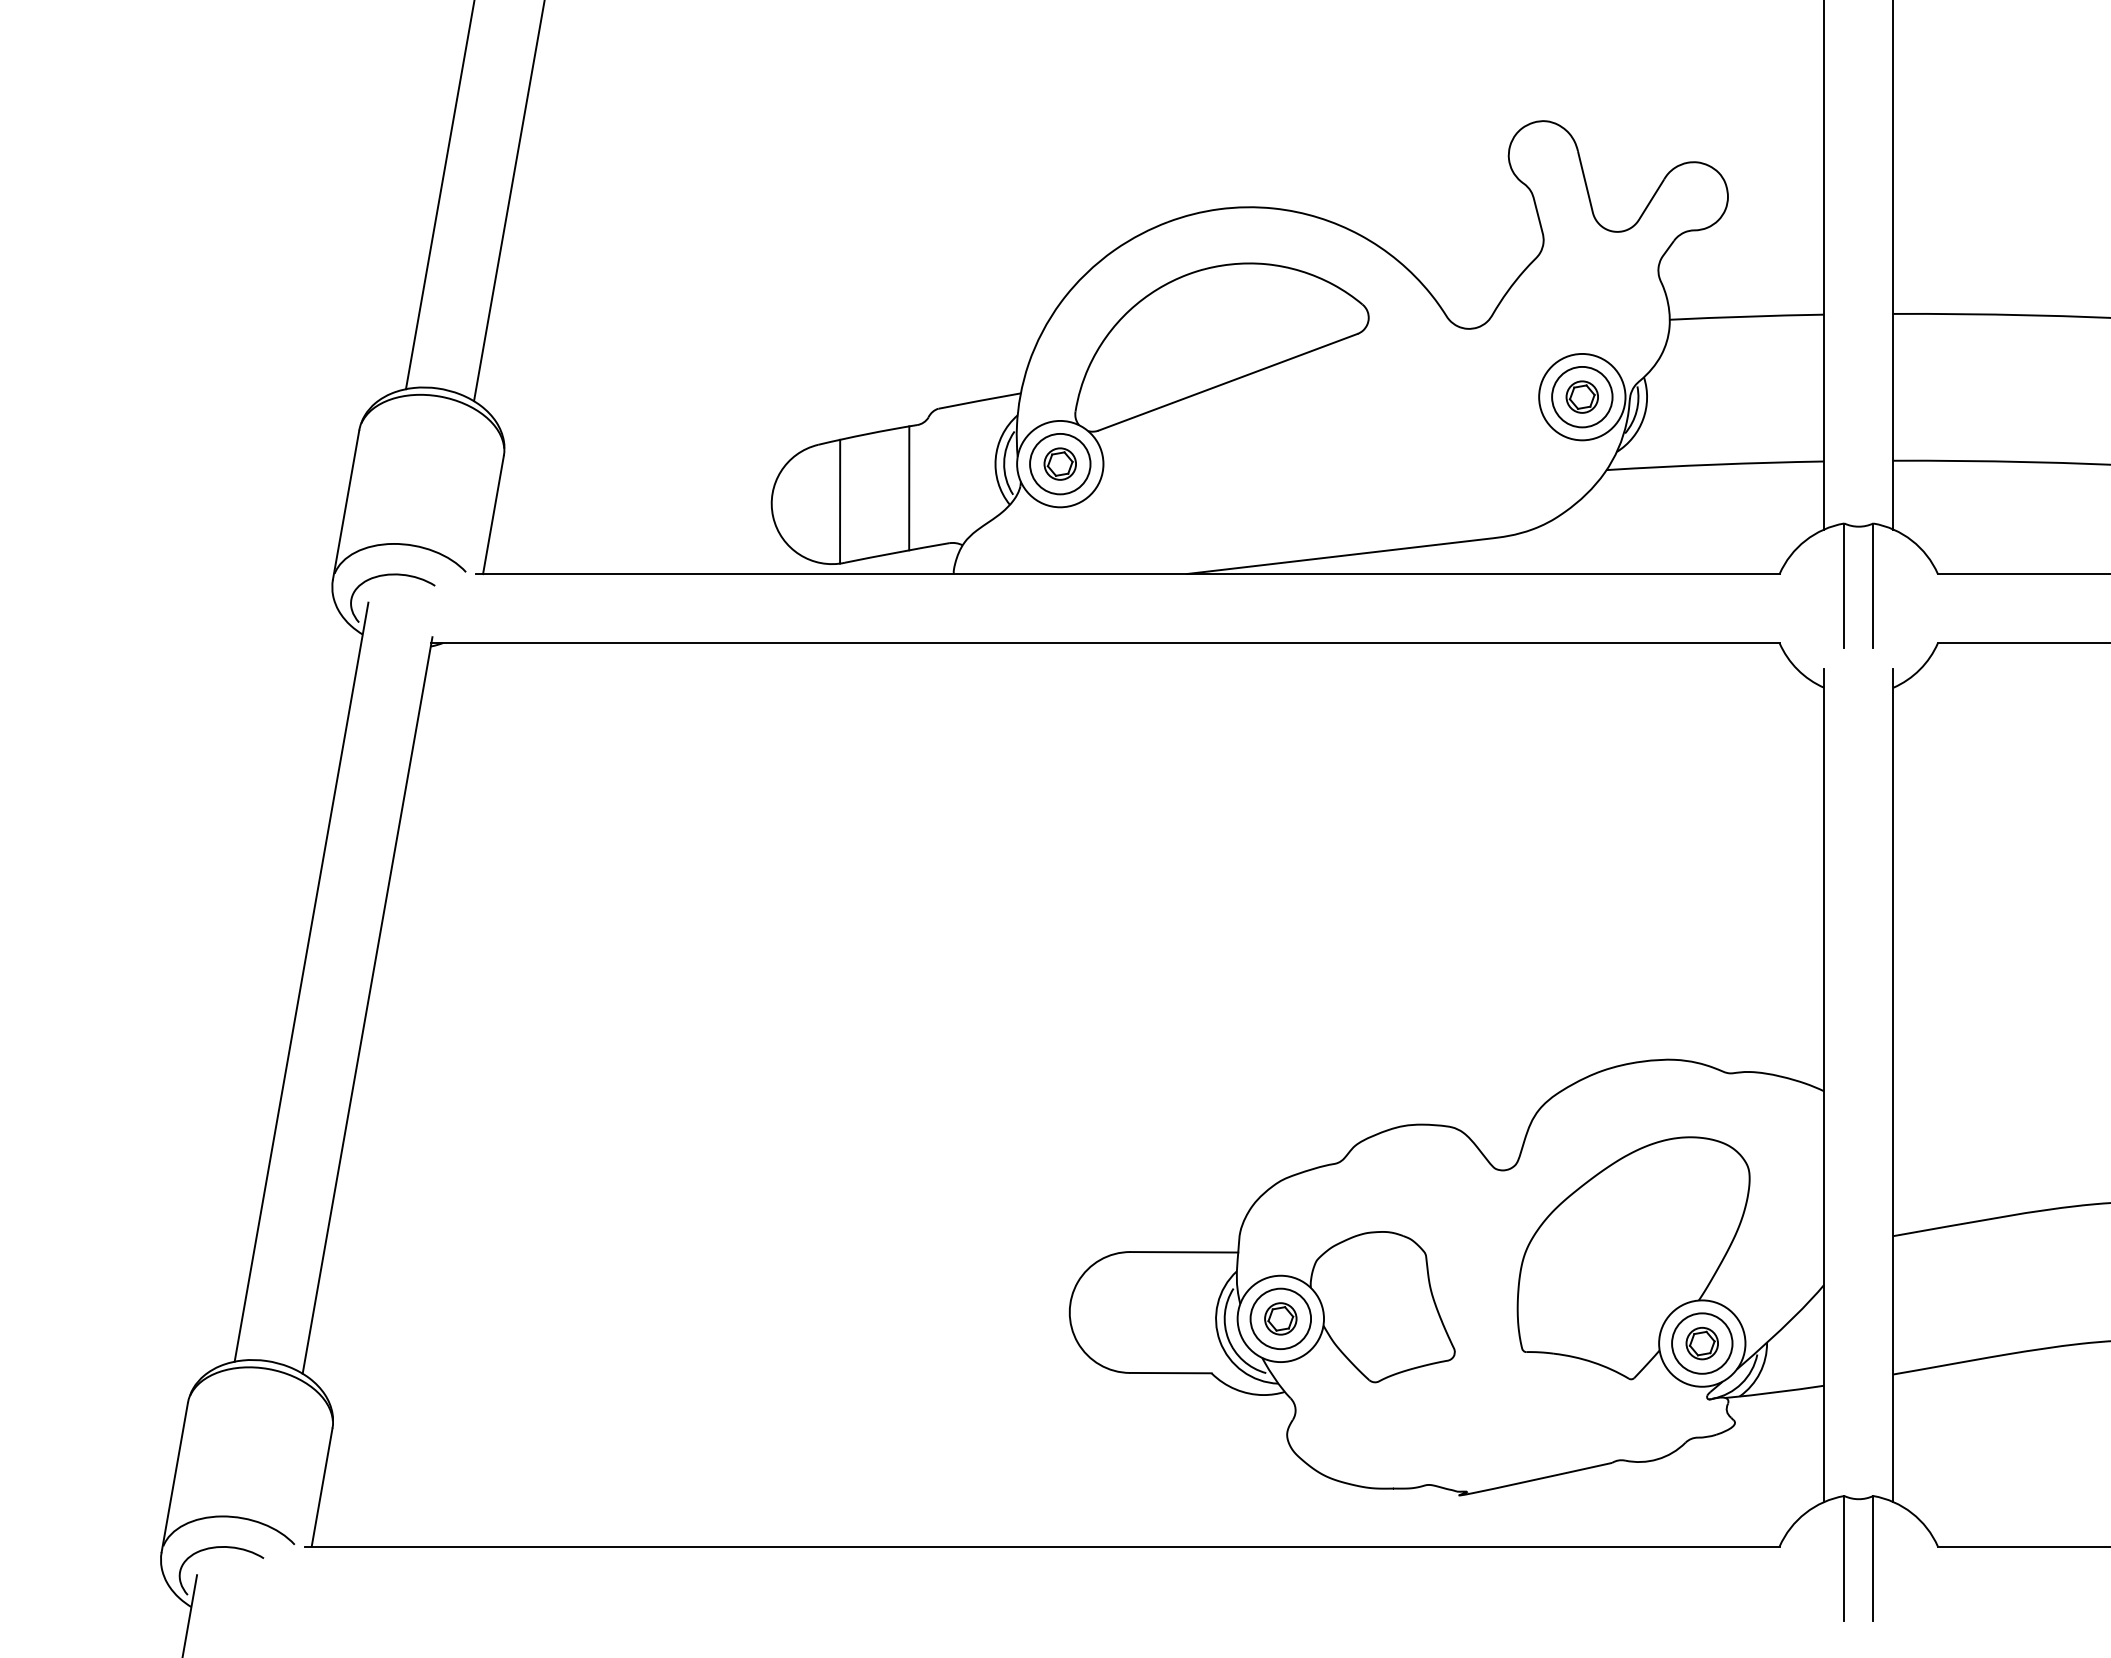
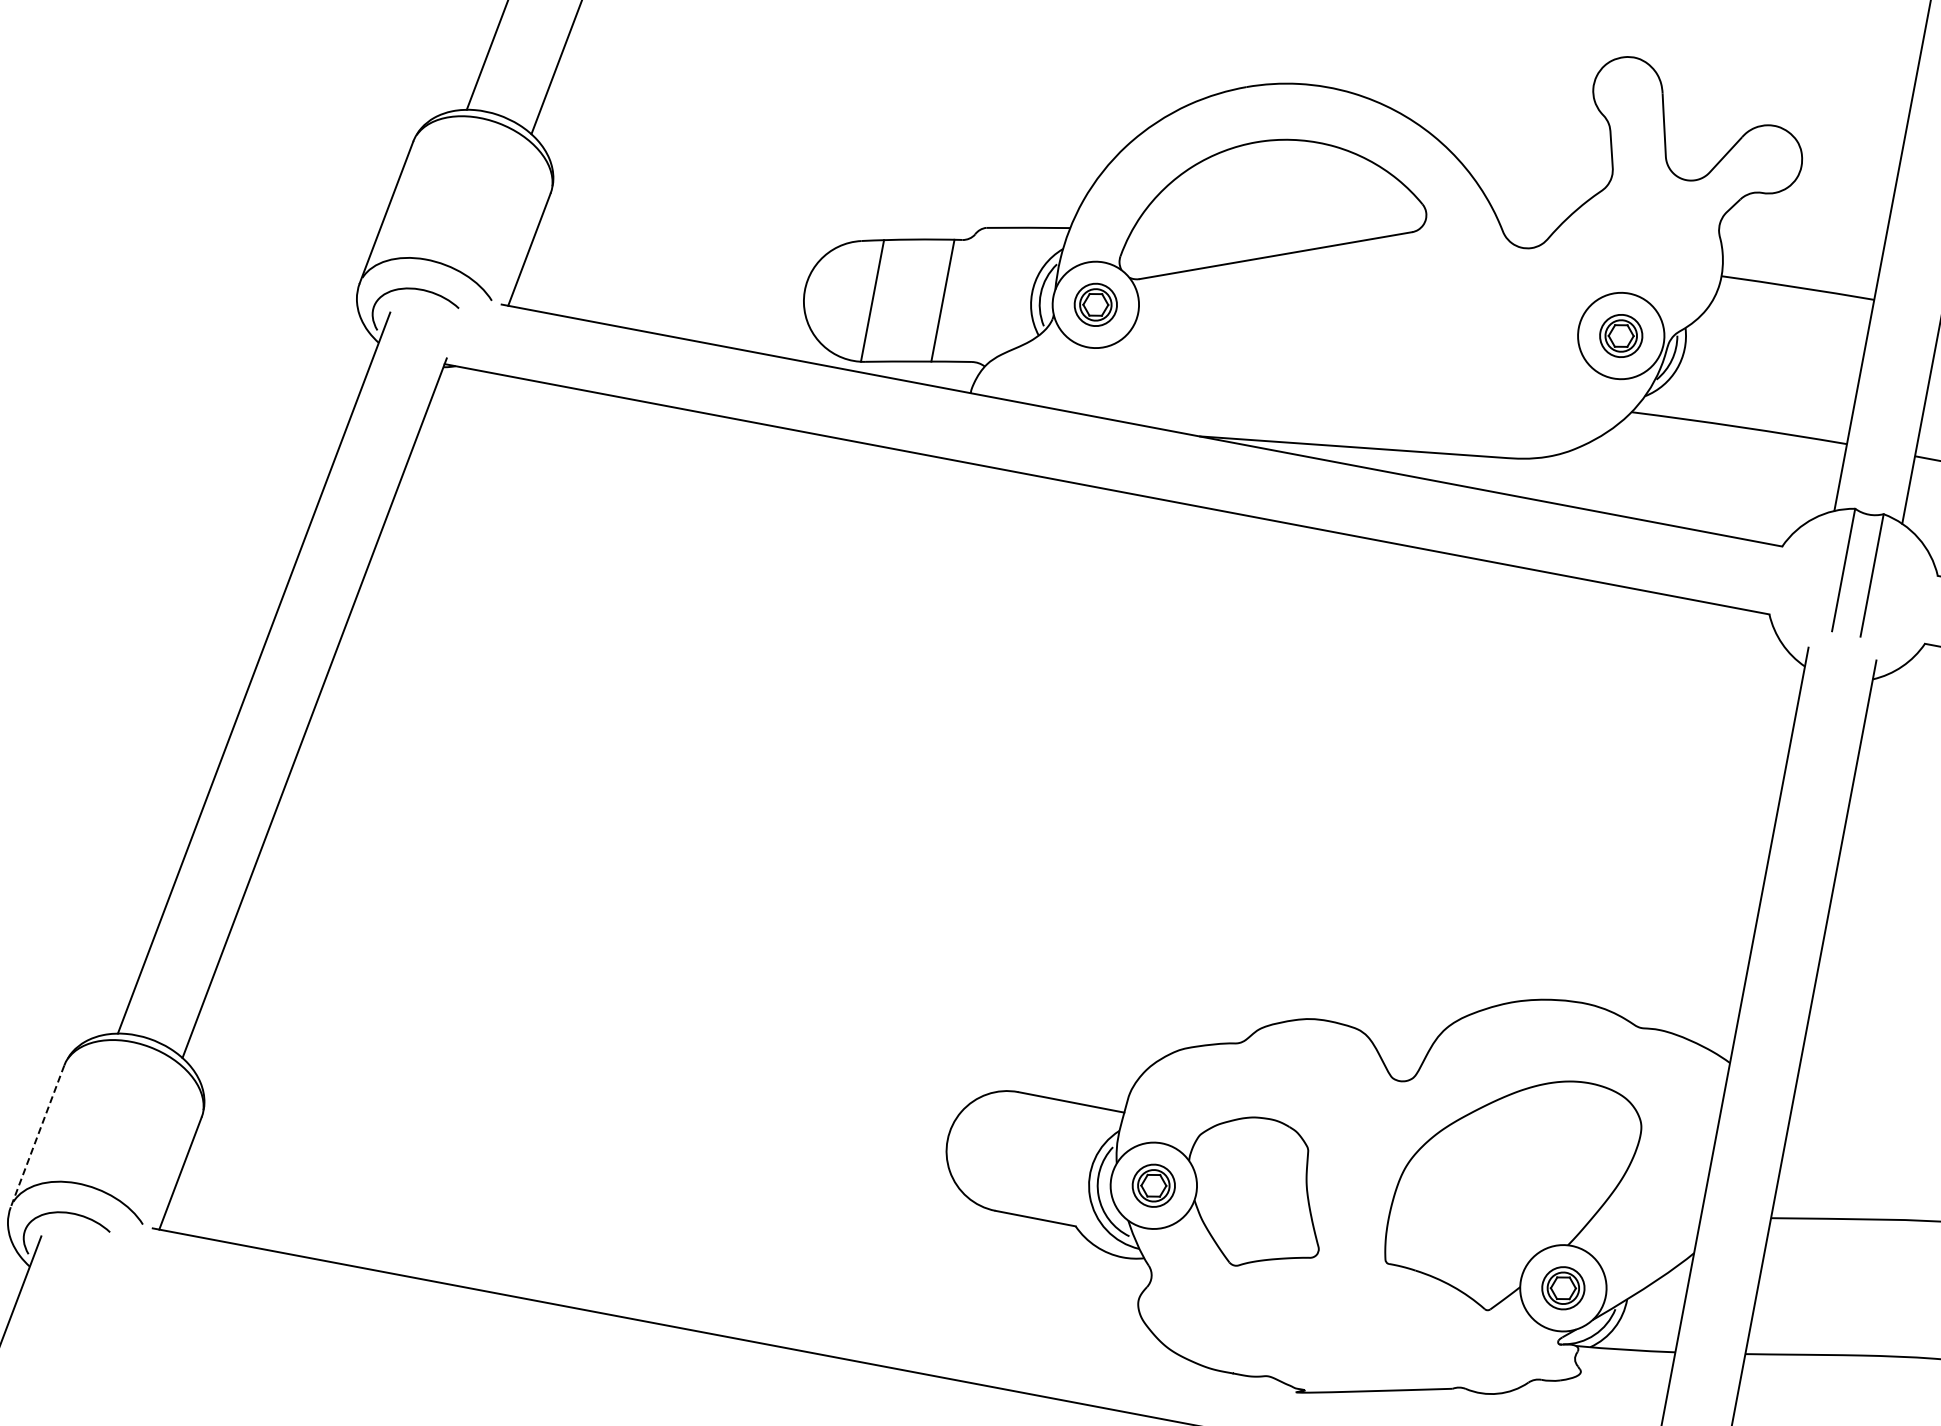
circle: (1582, 396) -> (1621, 335), size x0.7
circle: (1060, 463) -> (1096, 304), size x0.7
circle: (1280, 1318) -> (1153, 1185), size x0.7
circle: (1702, 1343) -> (1563, 1288), size x0.7
line: (174, 1477) -> (37, 1136), solid -> dashed

